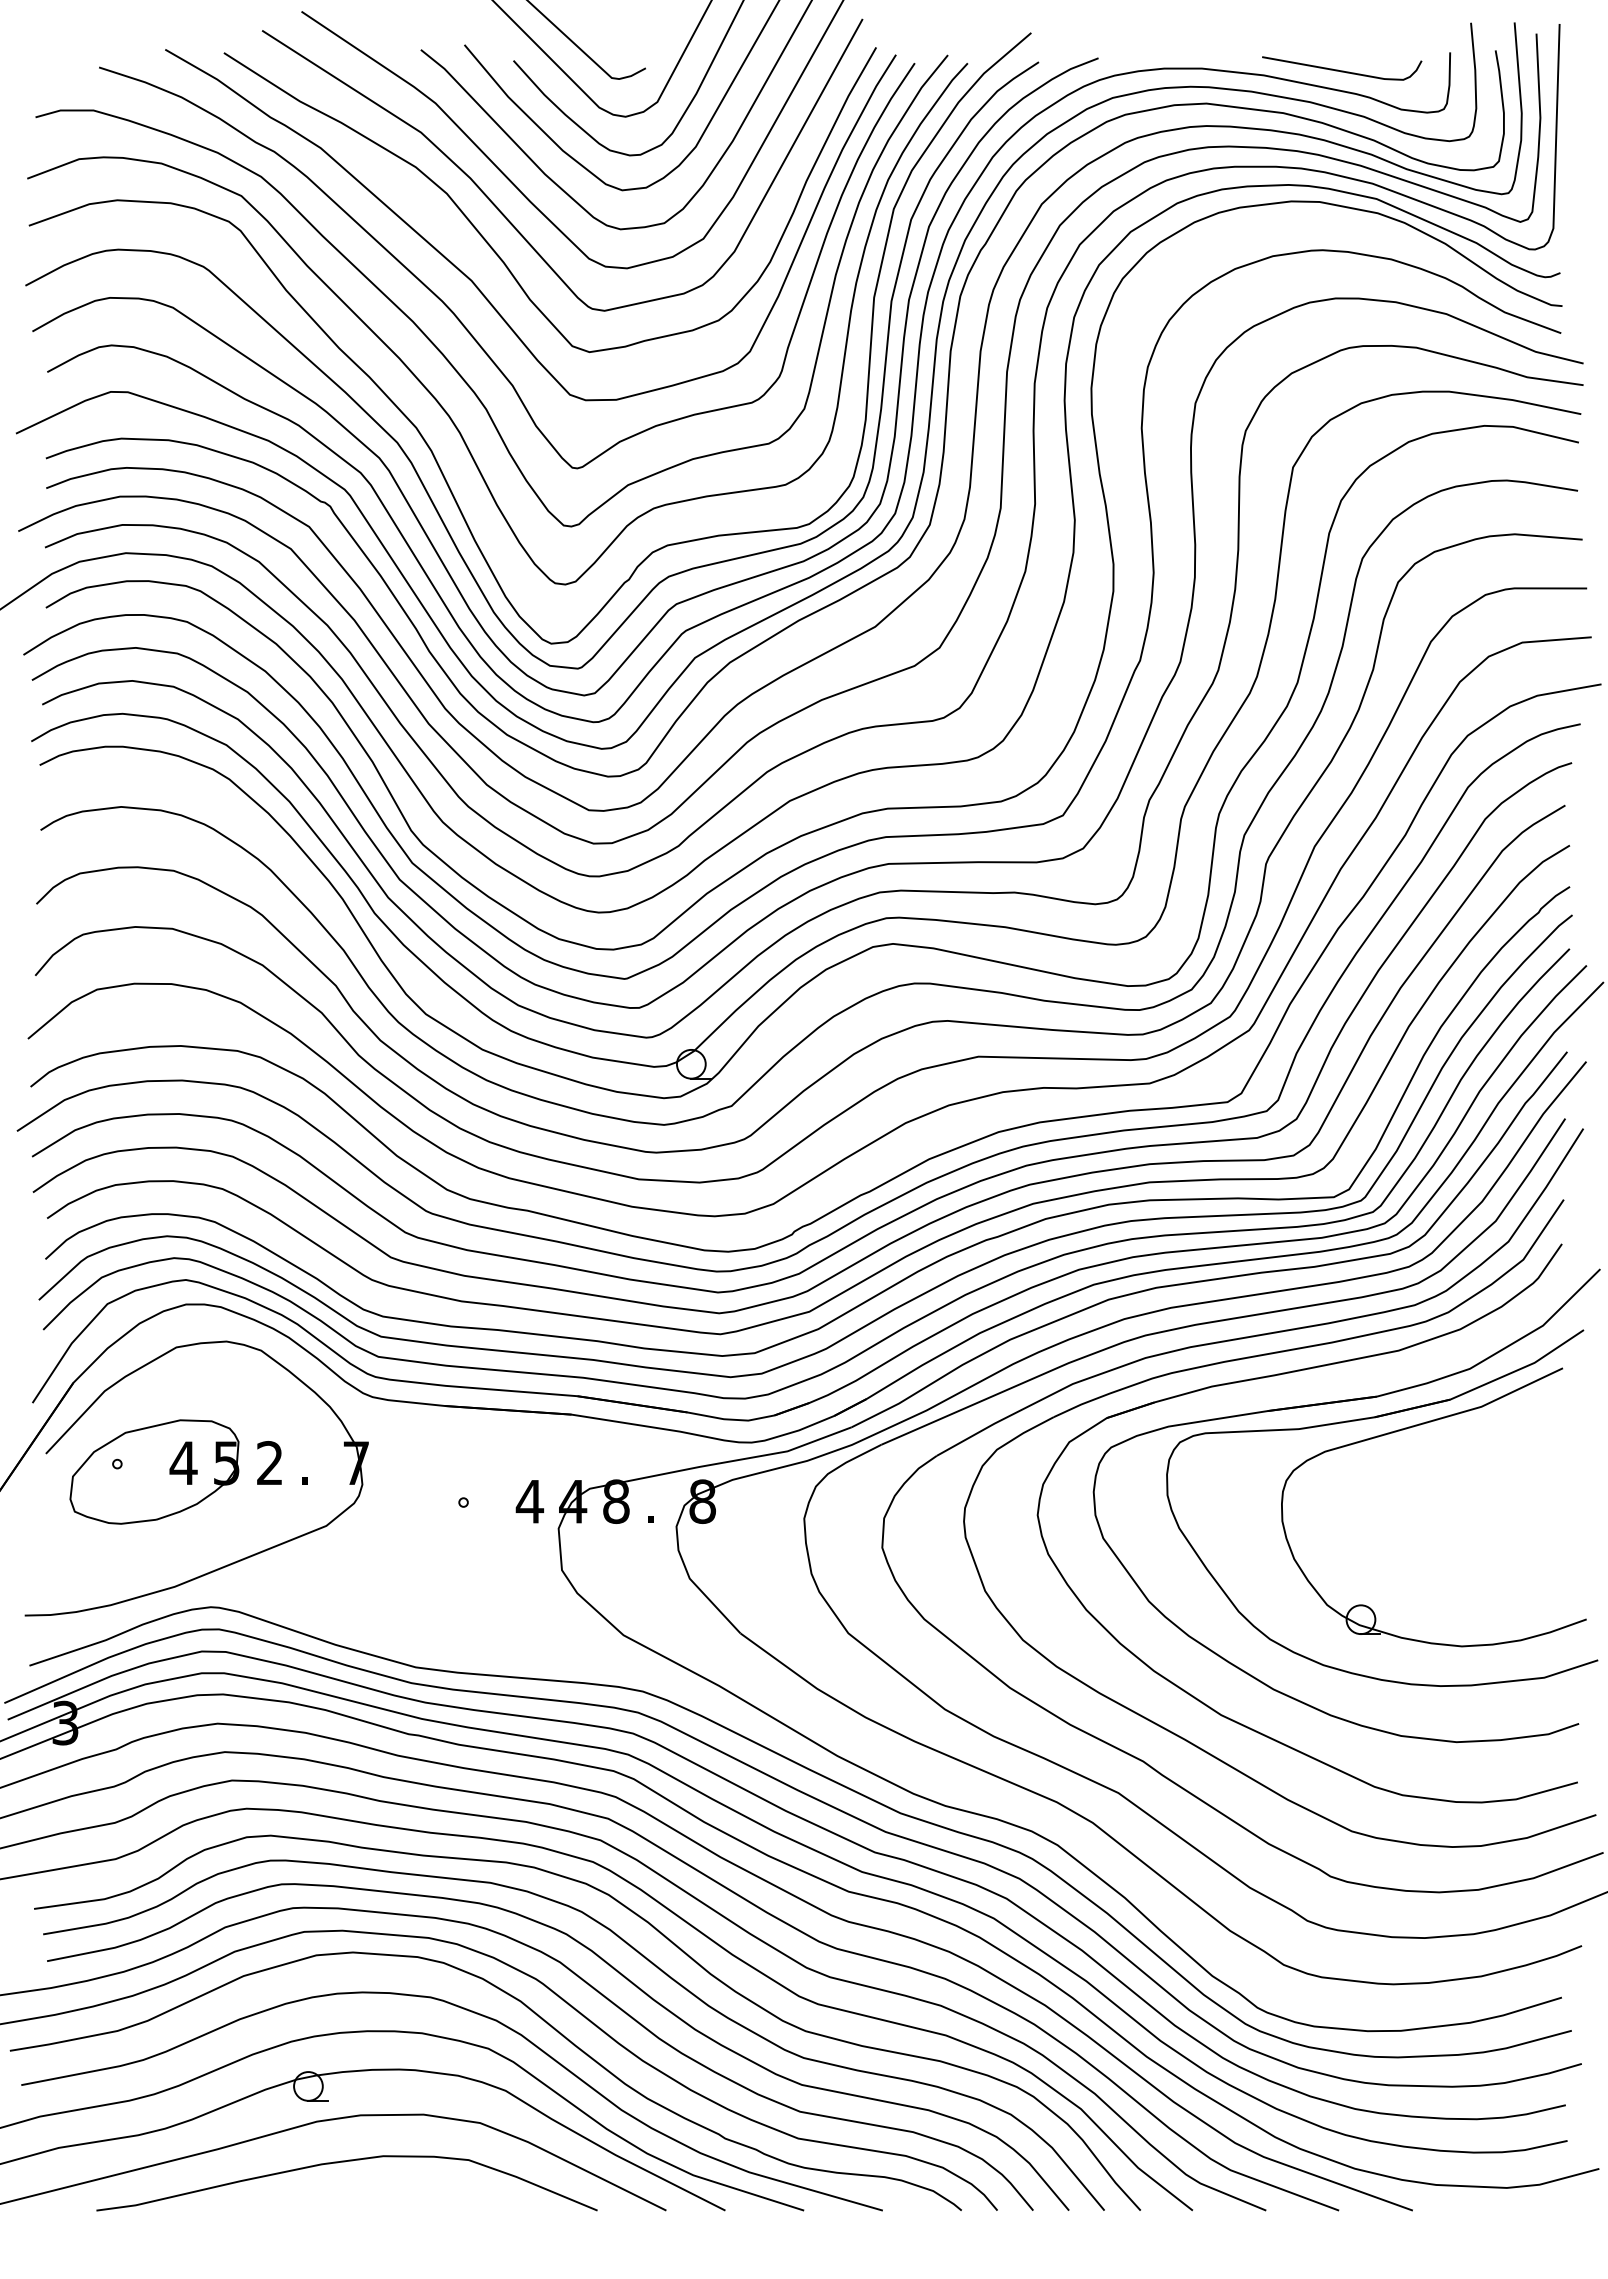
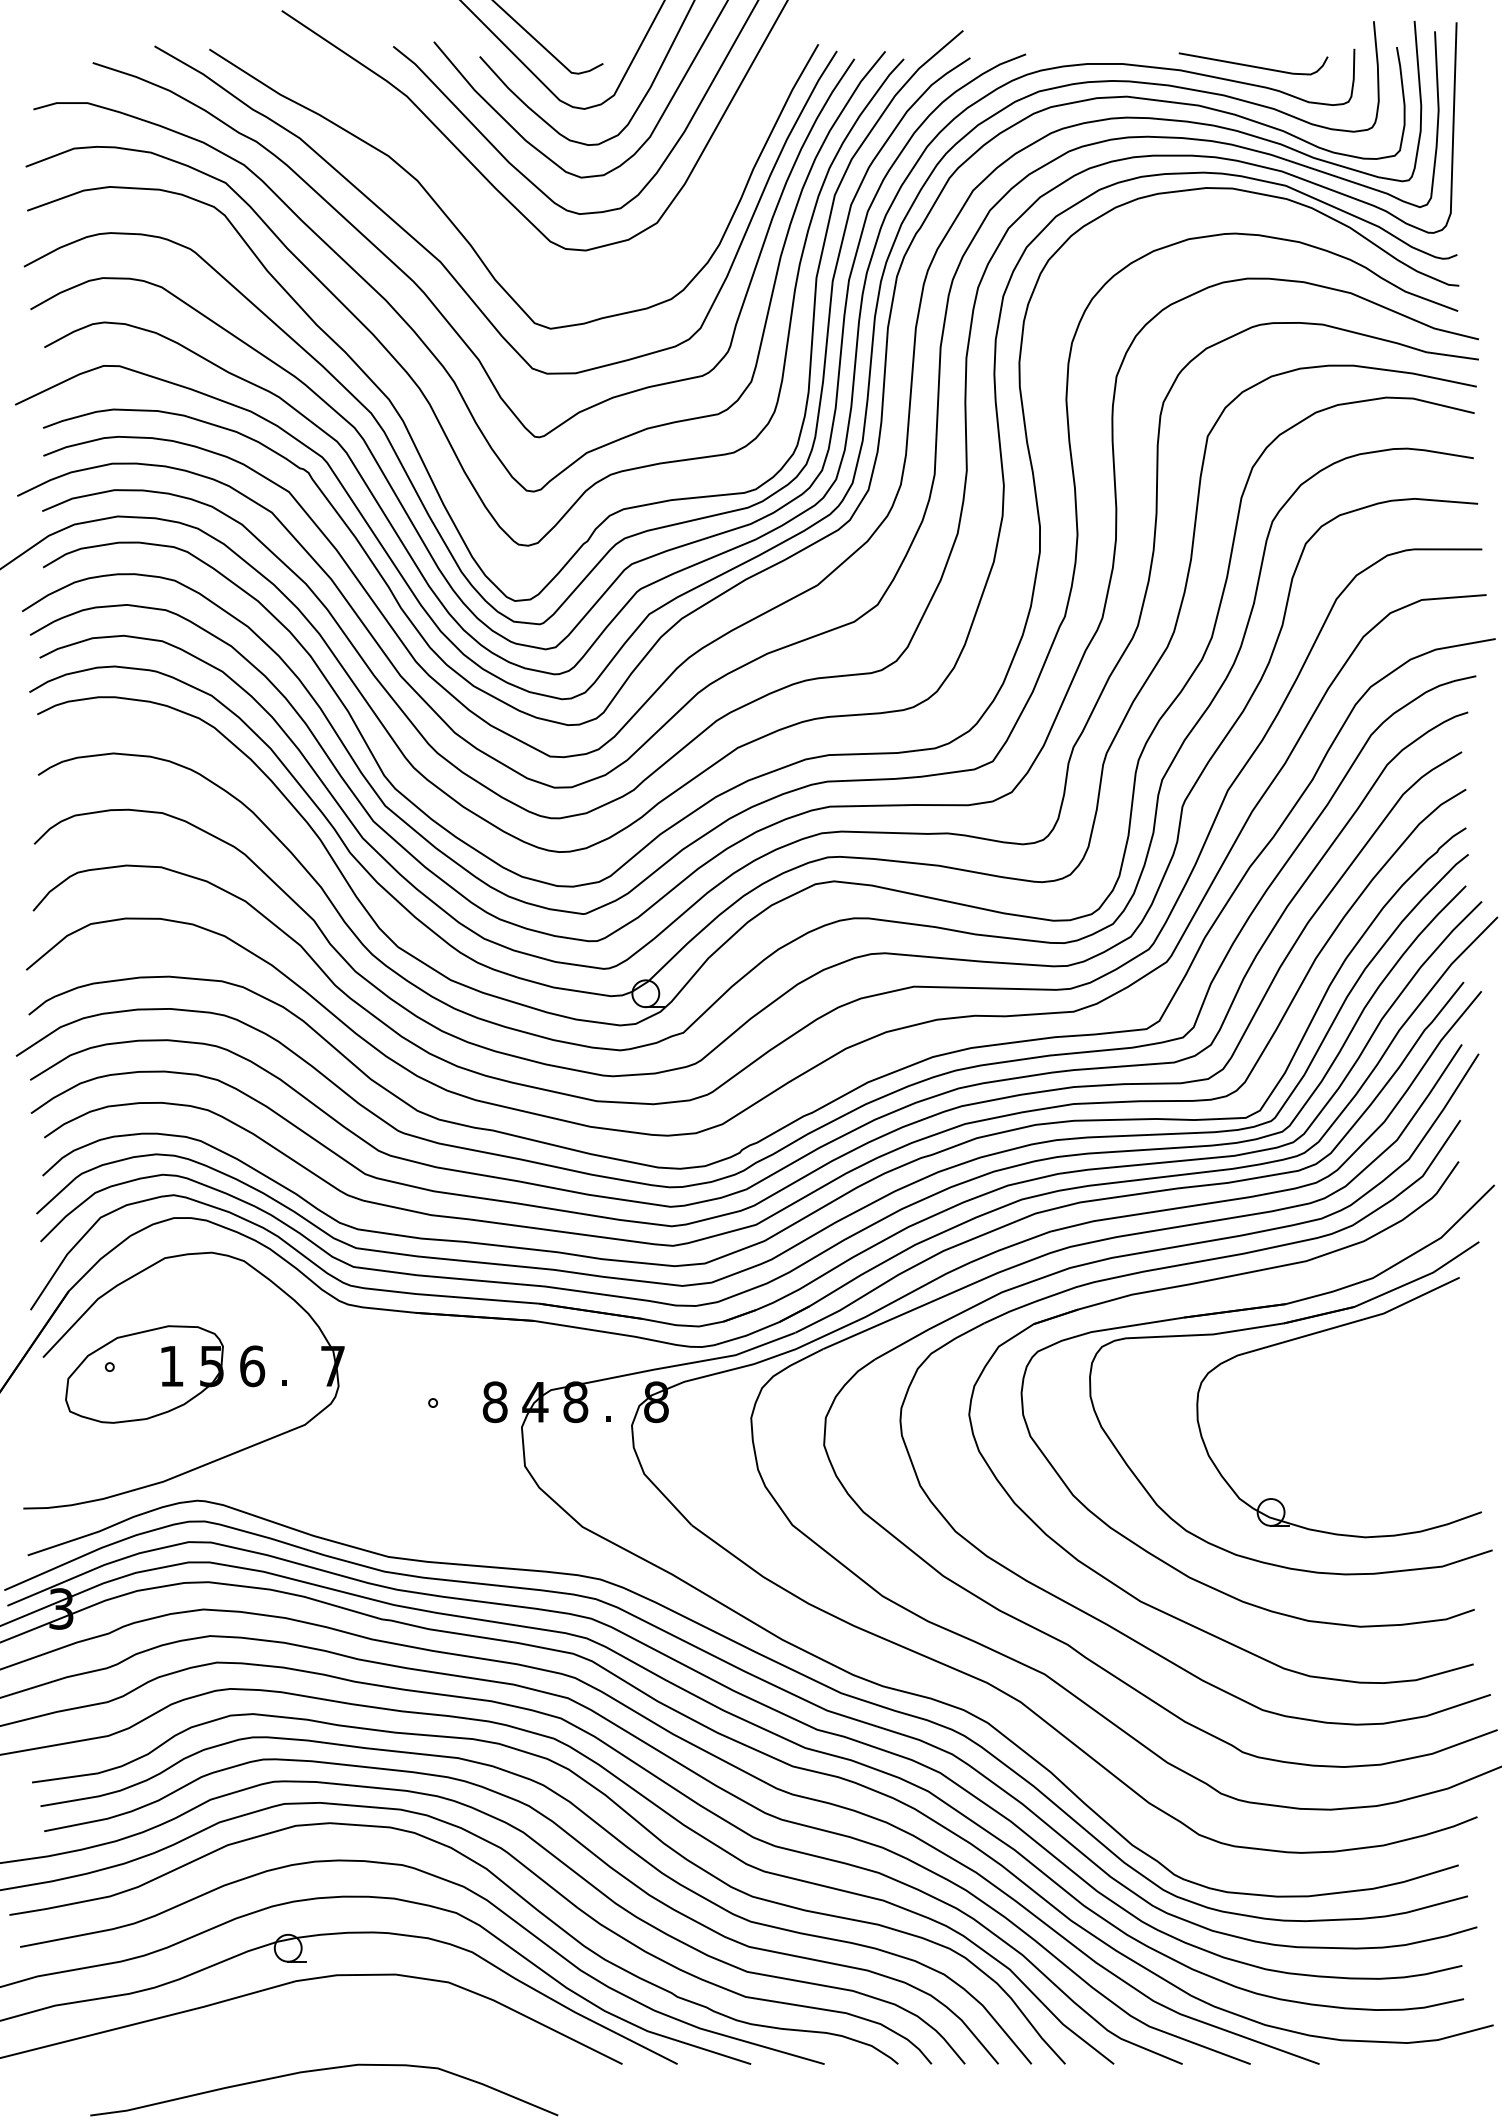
curve: (506, 216) -> (473, 202), removed
text: (183, 1462) -> (171, 1365), 4 -> 1
text: (270, 1463) -> (252, 1366), 2 -> 6
text: (529, 1501) -> (494, 1402), 4 -> 8
curve: (345, 2162) -> (322, 2070), moved

